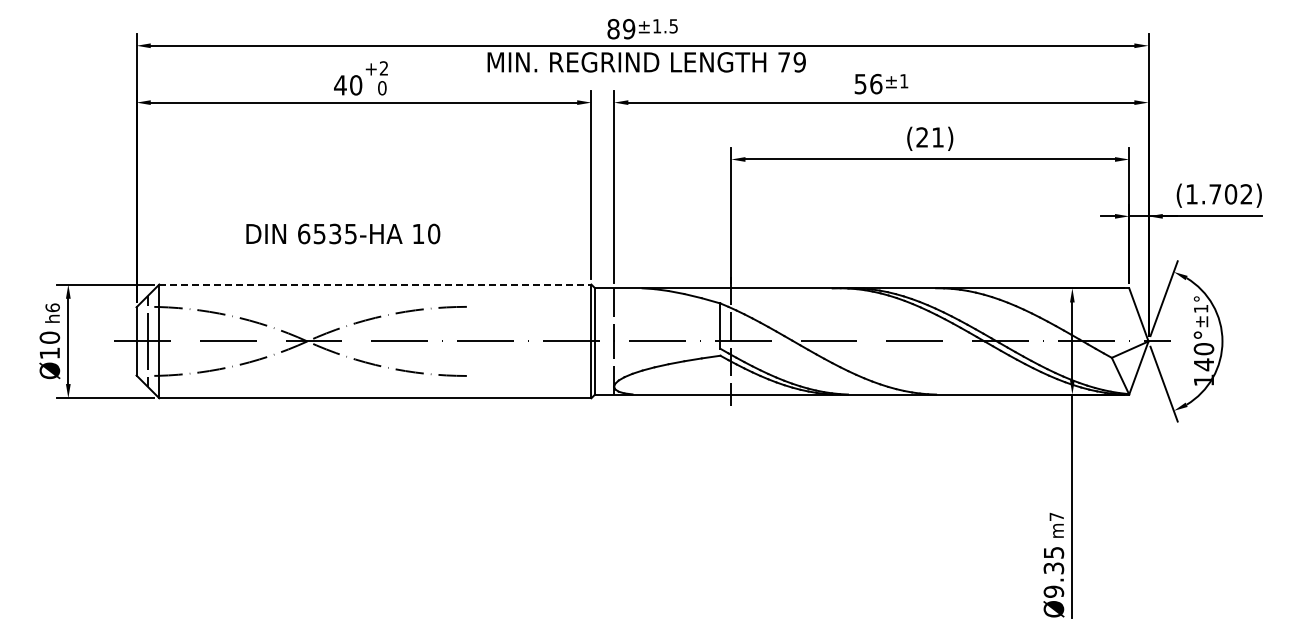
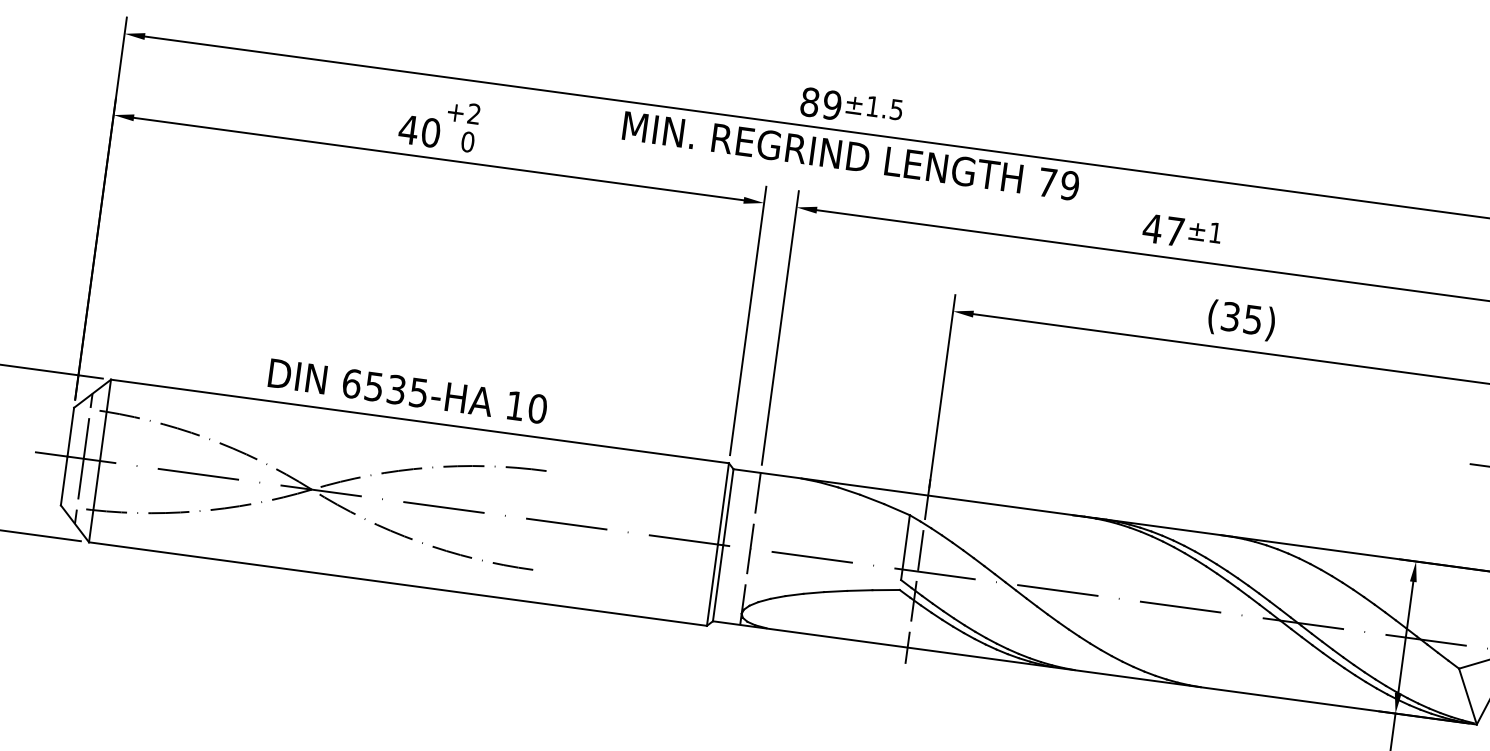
text: (868, 83) -> (1164, 229), 56 -> 47
text: (929, 137) -> (1240, 318), (21) -> (35)
text: (343, 233) -> (408, 390), moved
line: (375, 284) -> (420, 421), dashed -> solid

